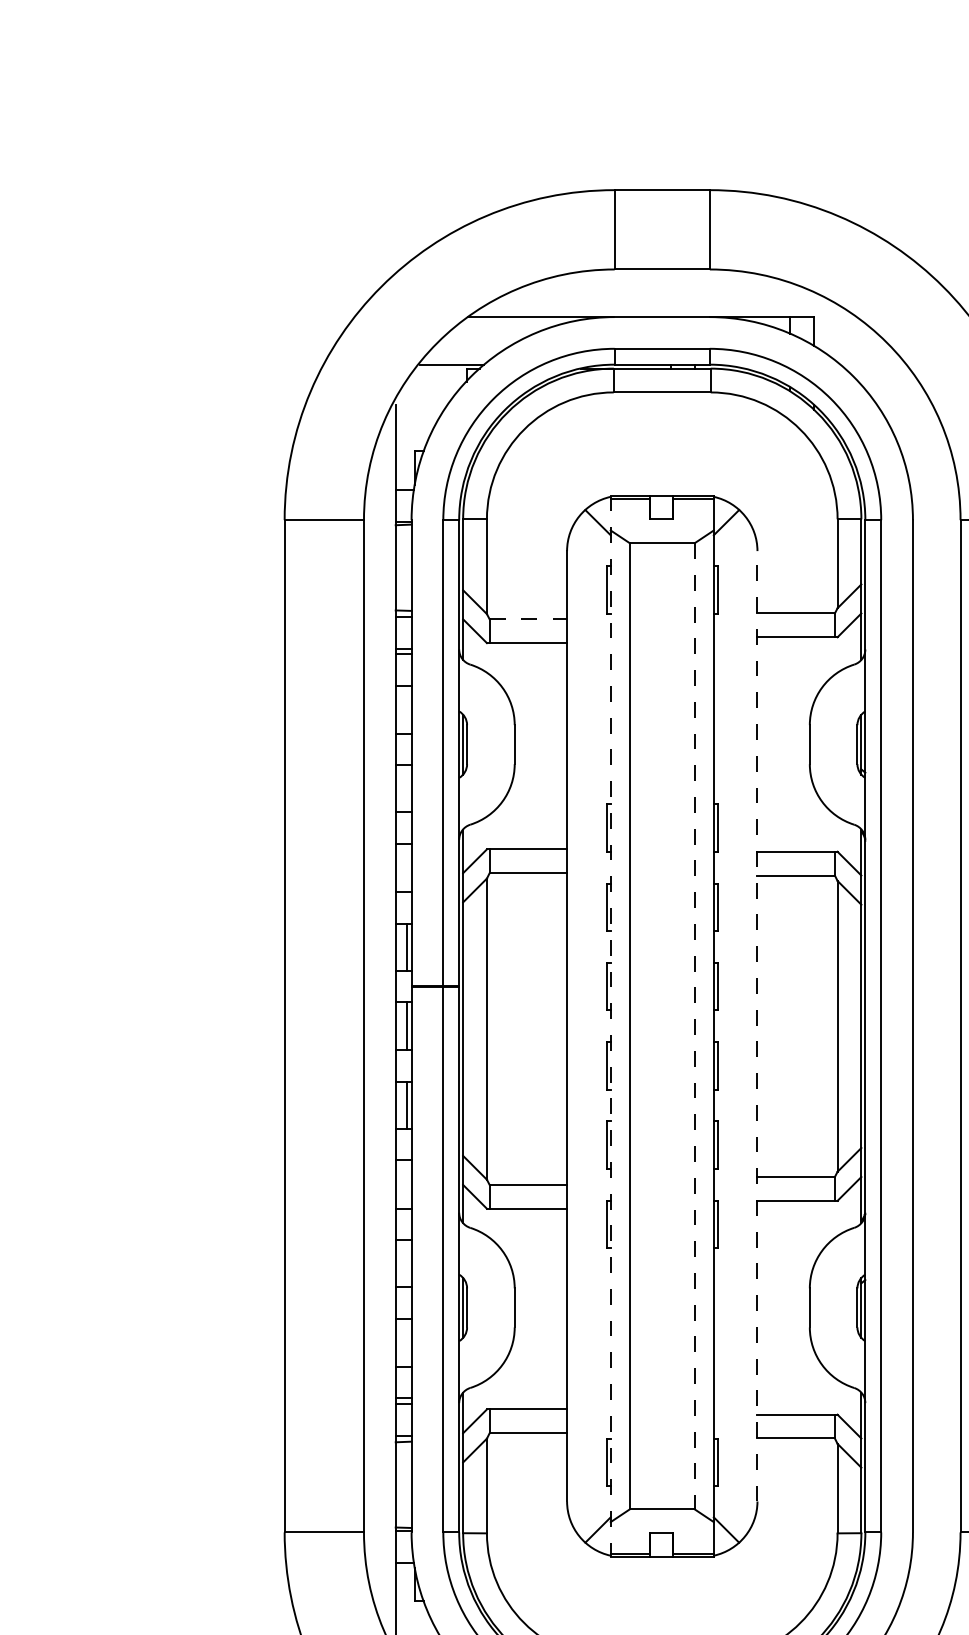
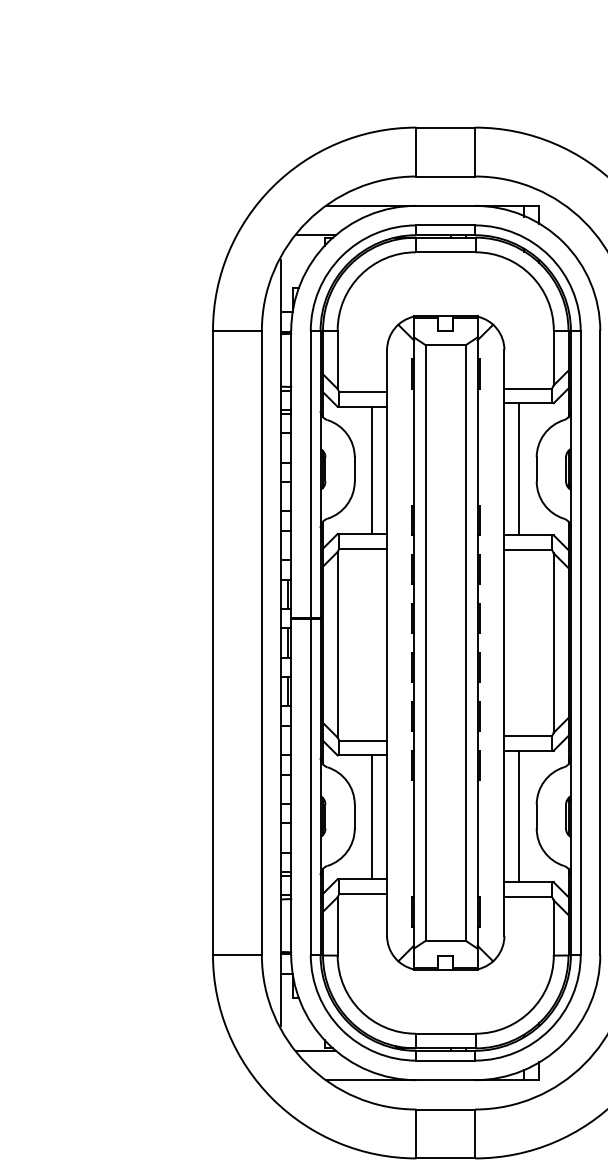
line: (528, 619) -> (363, 392), dashed -> solid
line: (543, 744) -> (372, 469), added
line: (781, 744) -> (519, 469), added
line: (609, 1027) -> (413, 643), dashed -> solid
line: (694, 1027) -> (465, 643), dashed -> solid
line: (757, 1027) -> (504, 643), dashed -> solid
line: (781, 1307) -> (519, 816), added
line: (543, 1309) -> (372, 817), added

